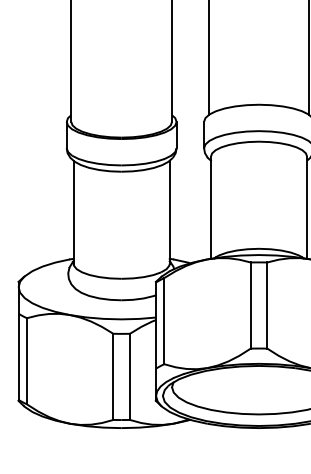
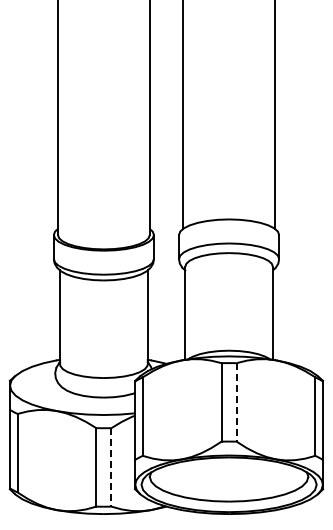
line: (267, 305) -> (236, 402), solid -> dashed
line: (129, 376) -> (111, 467), solid -> dashed

